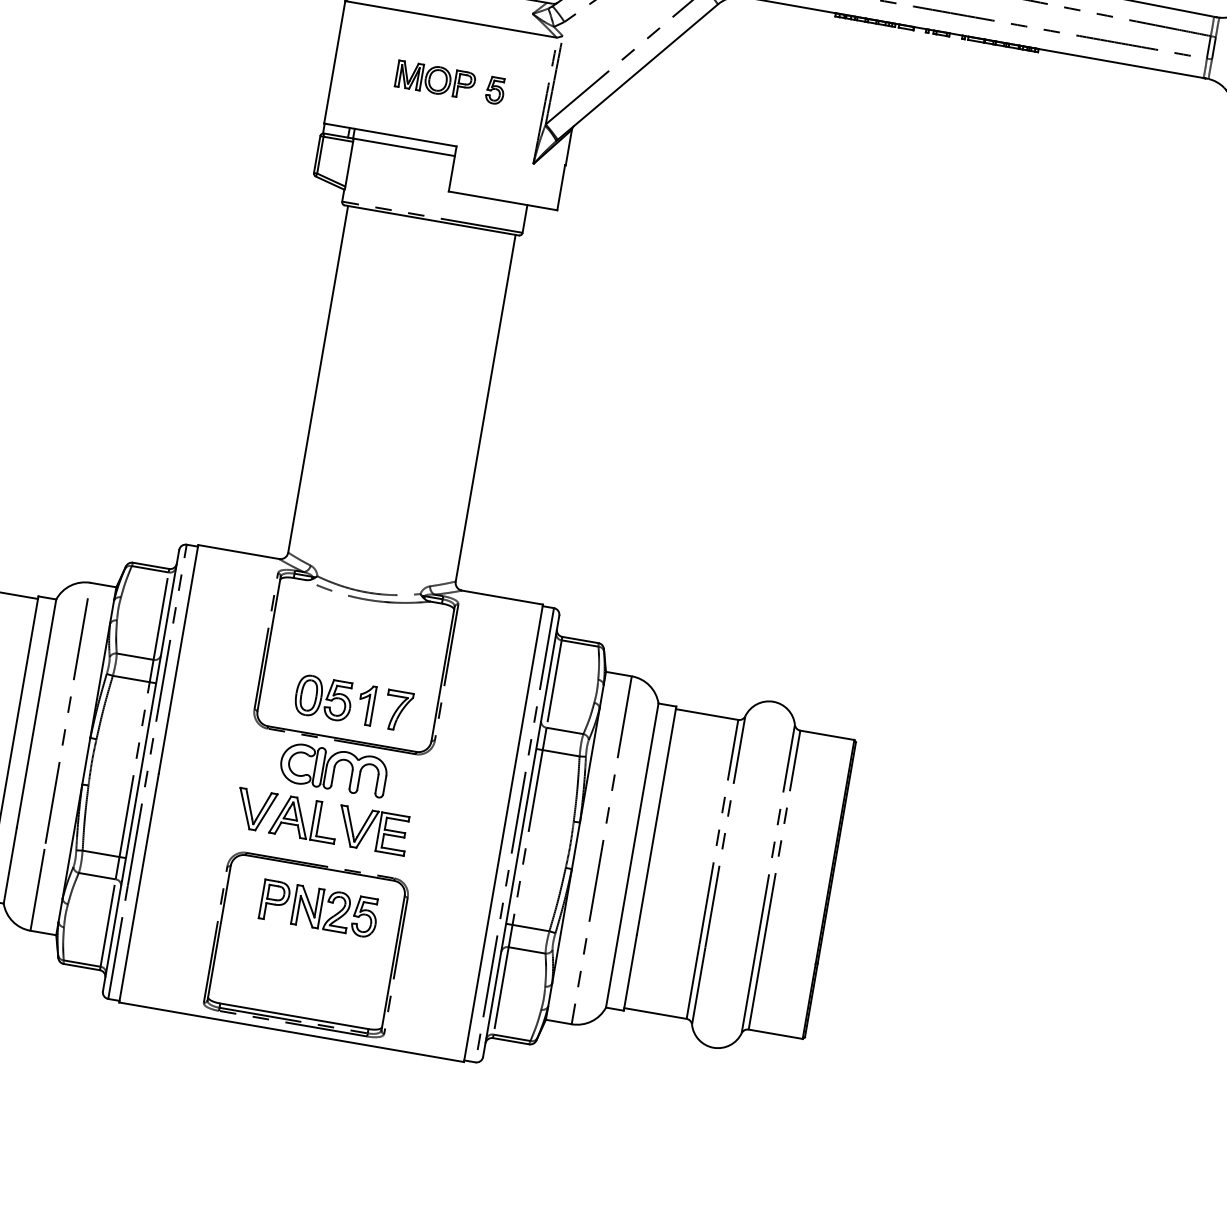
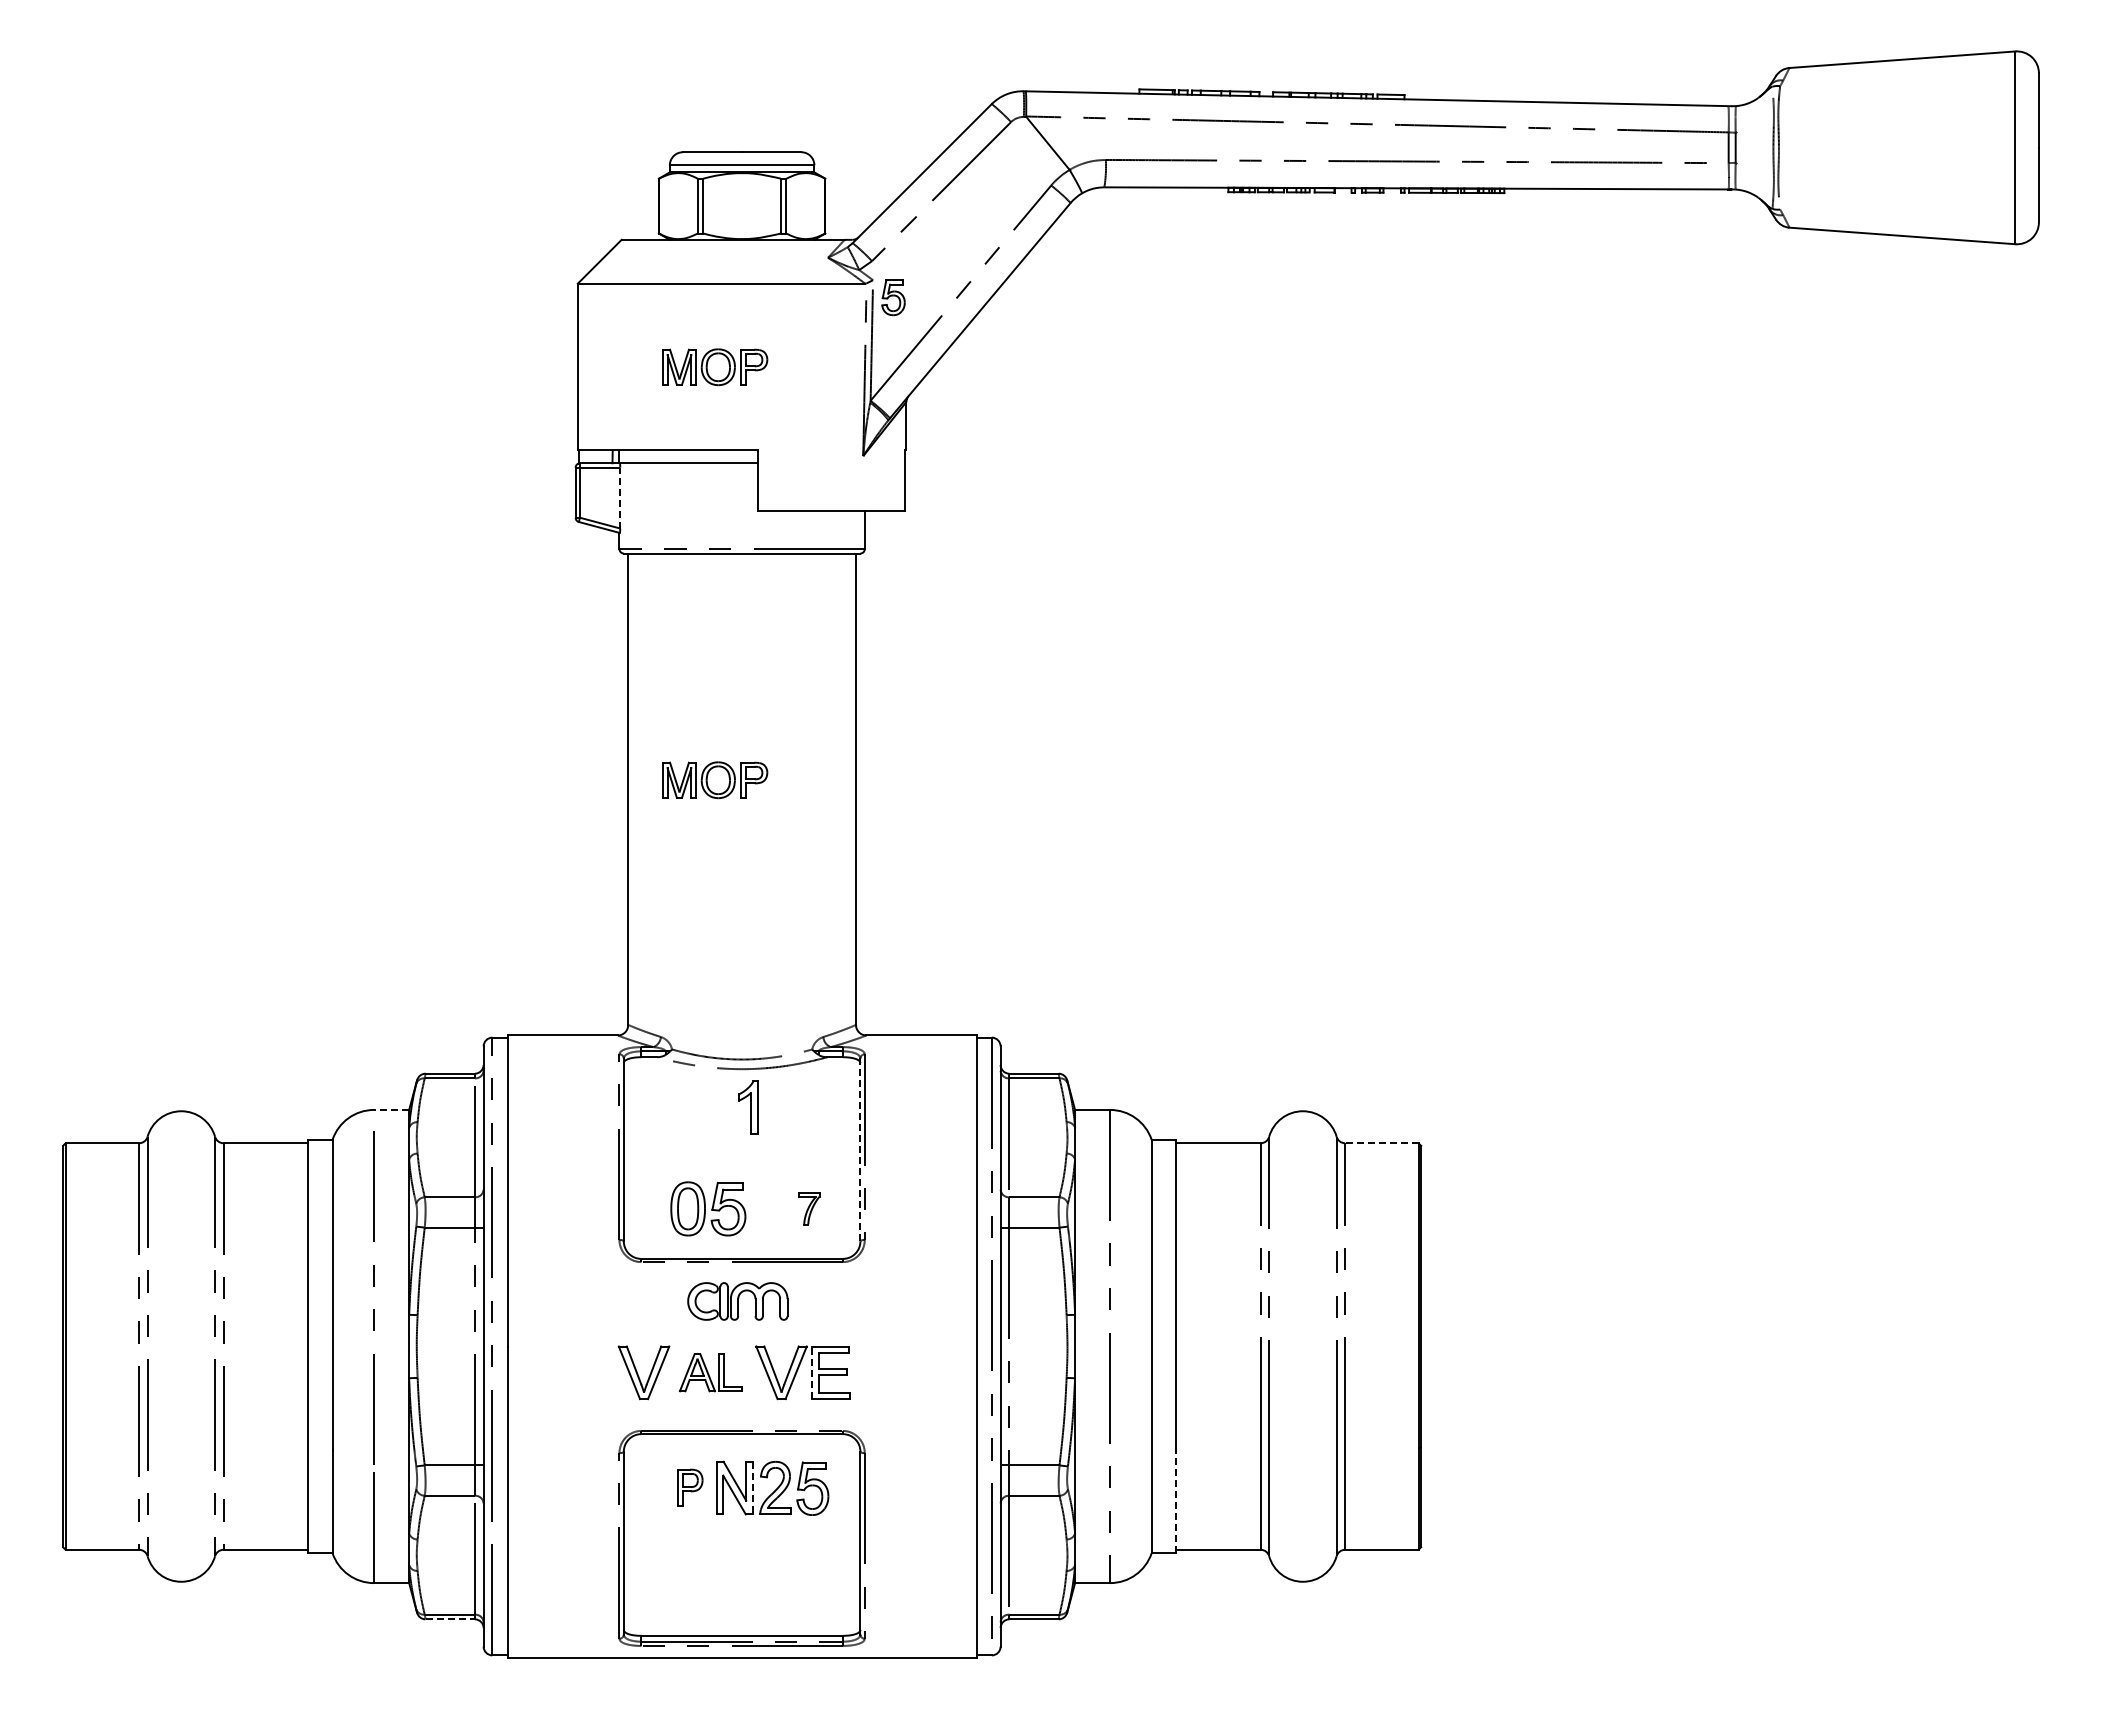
part: (495, 90) -> (893, 297), moved
line: (349, 163) -> (620, 497), solid -> dashed
part: (383, 383) -> (715, 780), added
line: (103, 584) -> (391, 1109), solid -> dashed
line: (443, 673) -> (860, 1149), solid -> dashed
part: (366, 705) -> (748, 1107), moved
part: (398, 710) -> (809, 1208), size x0.6
line: (827, 735) -> (1381, 1143), solid -> dashed
part: (333, 769) -> (737, 1301), size x0.7
part: (304, 818) -> (710, 1372), size x0.7
line: (378, 831) -> (811, 1372), solid -> dashed
part: (275, 900) -> (690, 1487), size x0.7
line: (320, 909) -> (752, 1488), solid -> dashed
line: (82, 967) -> (450, 1619), solid -> dashed
line: (630, 972) -> (1175, 1501), solid -> dashed

